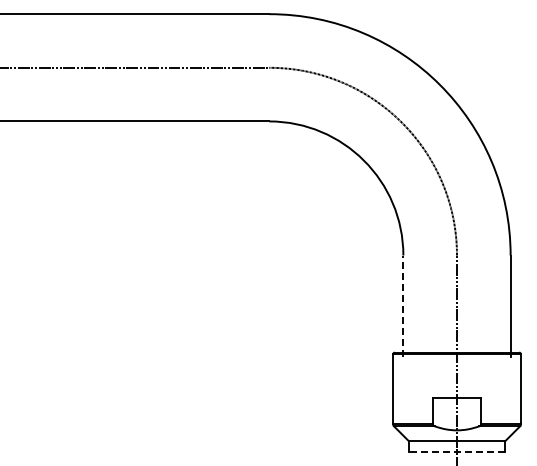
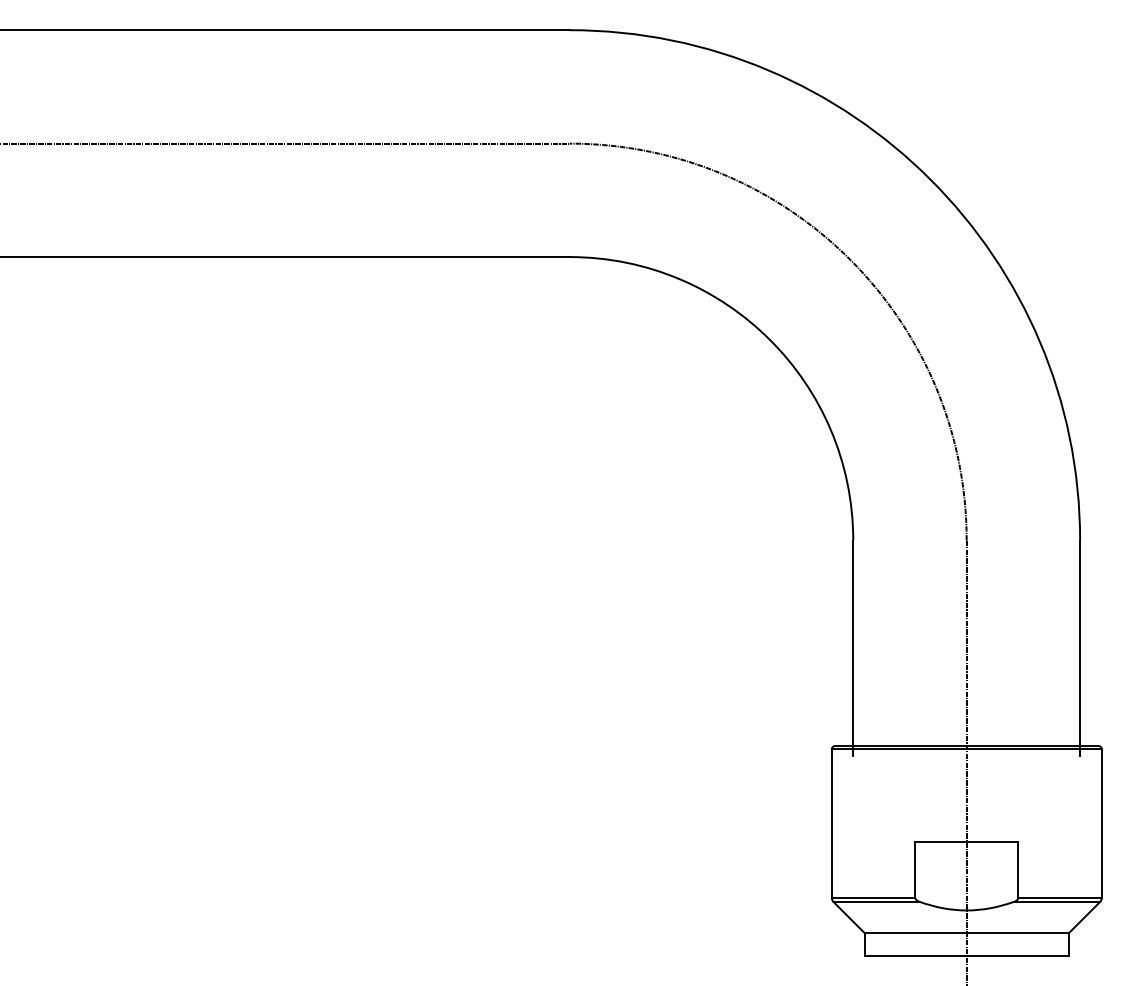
line: (403, 306) -> (853, 648), dashed -> solid
line: (456, 451) -> (965, 955), dashed -> solid

